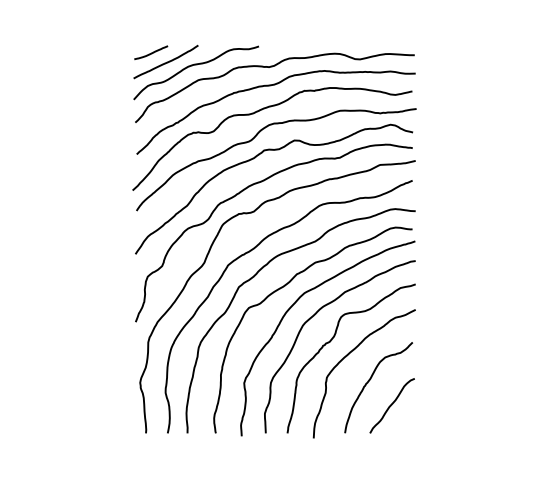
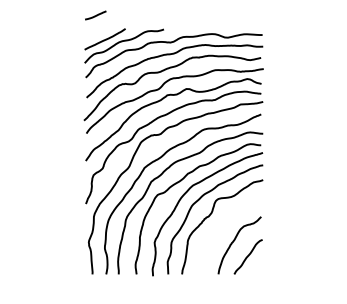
line: (150, 52) -> (95, 15), moved
curve: (352, 352) -> (223, 223), removed

